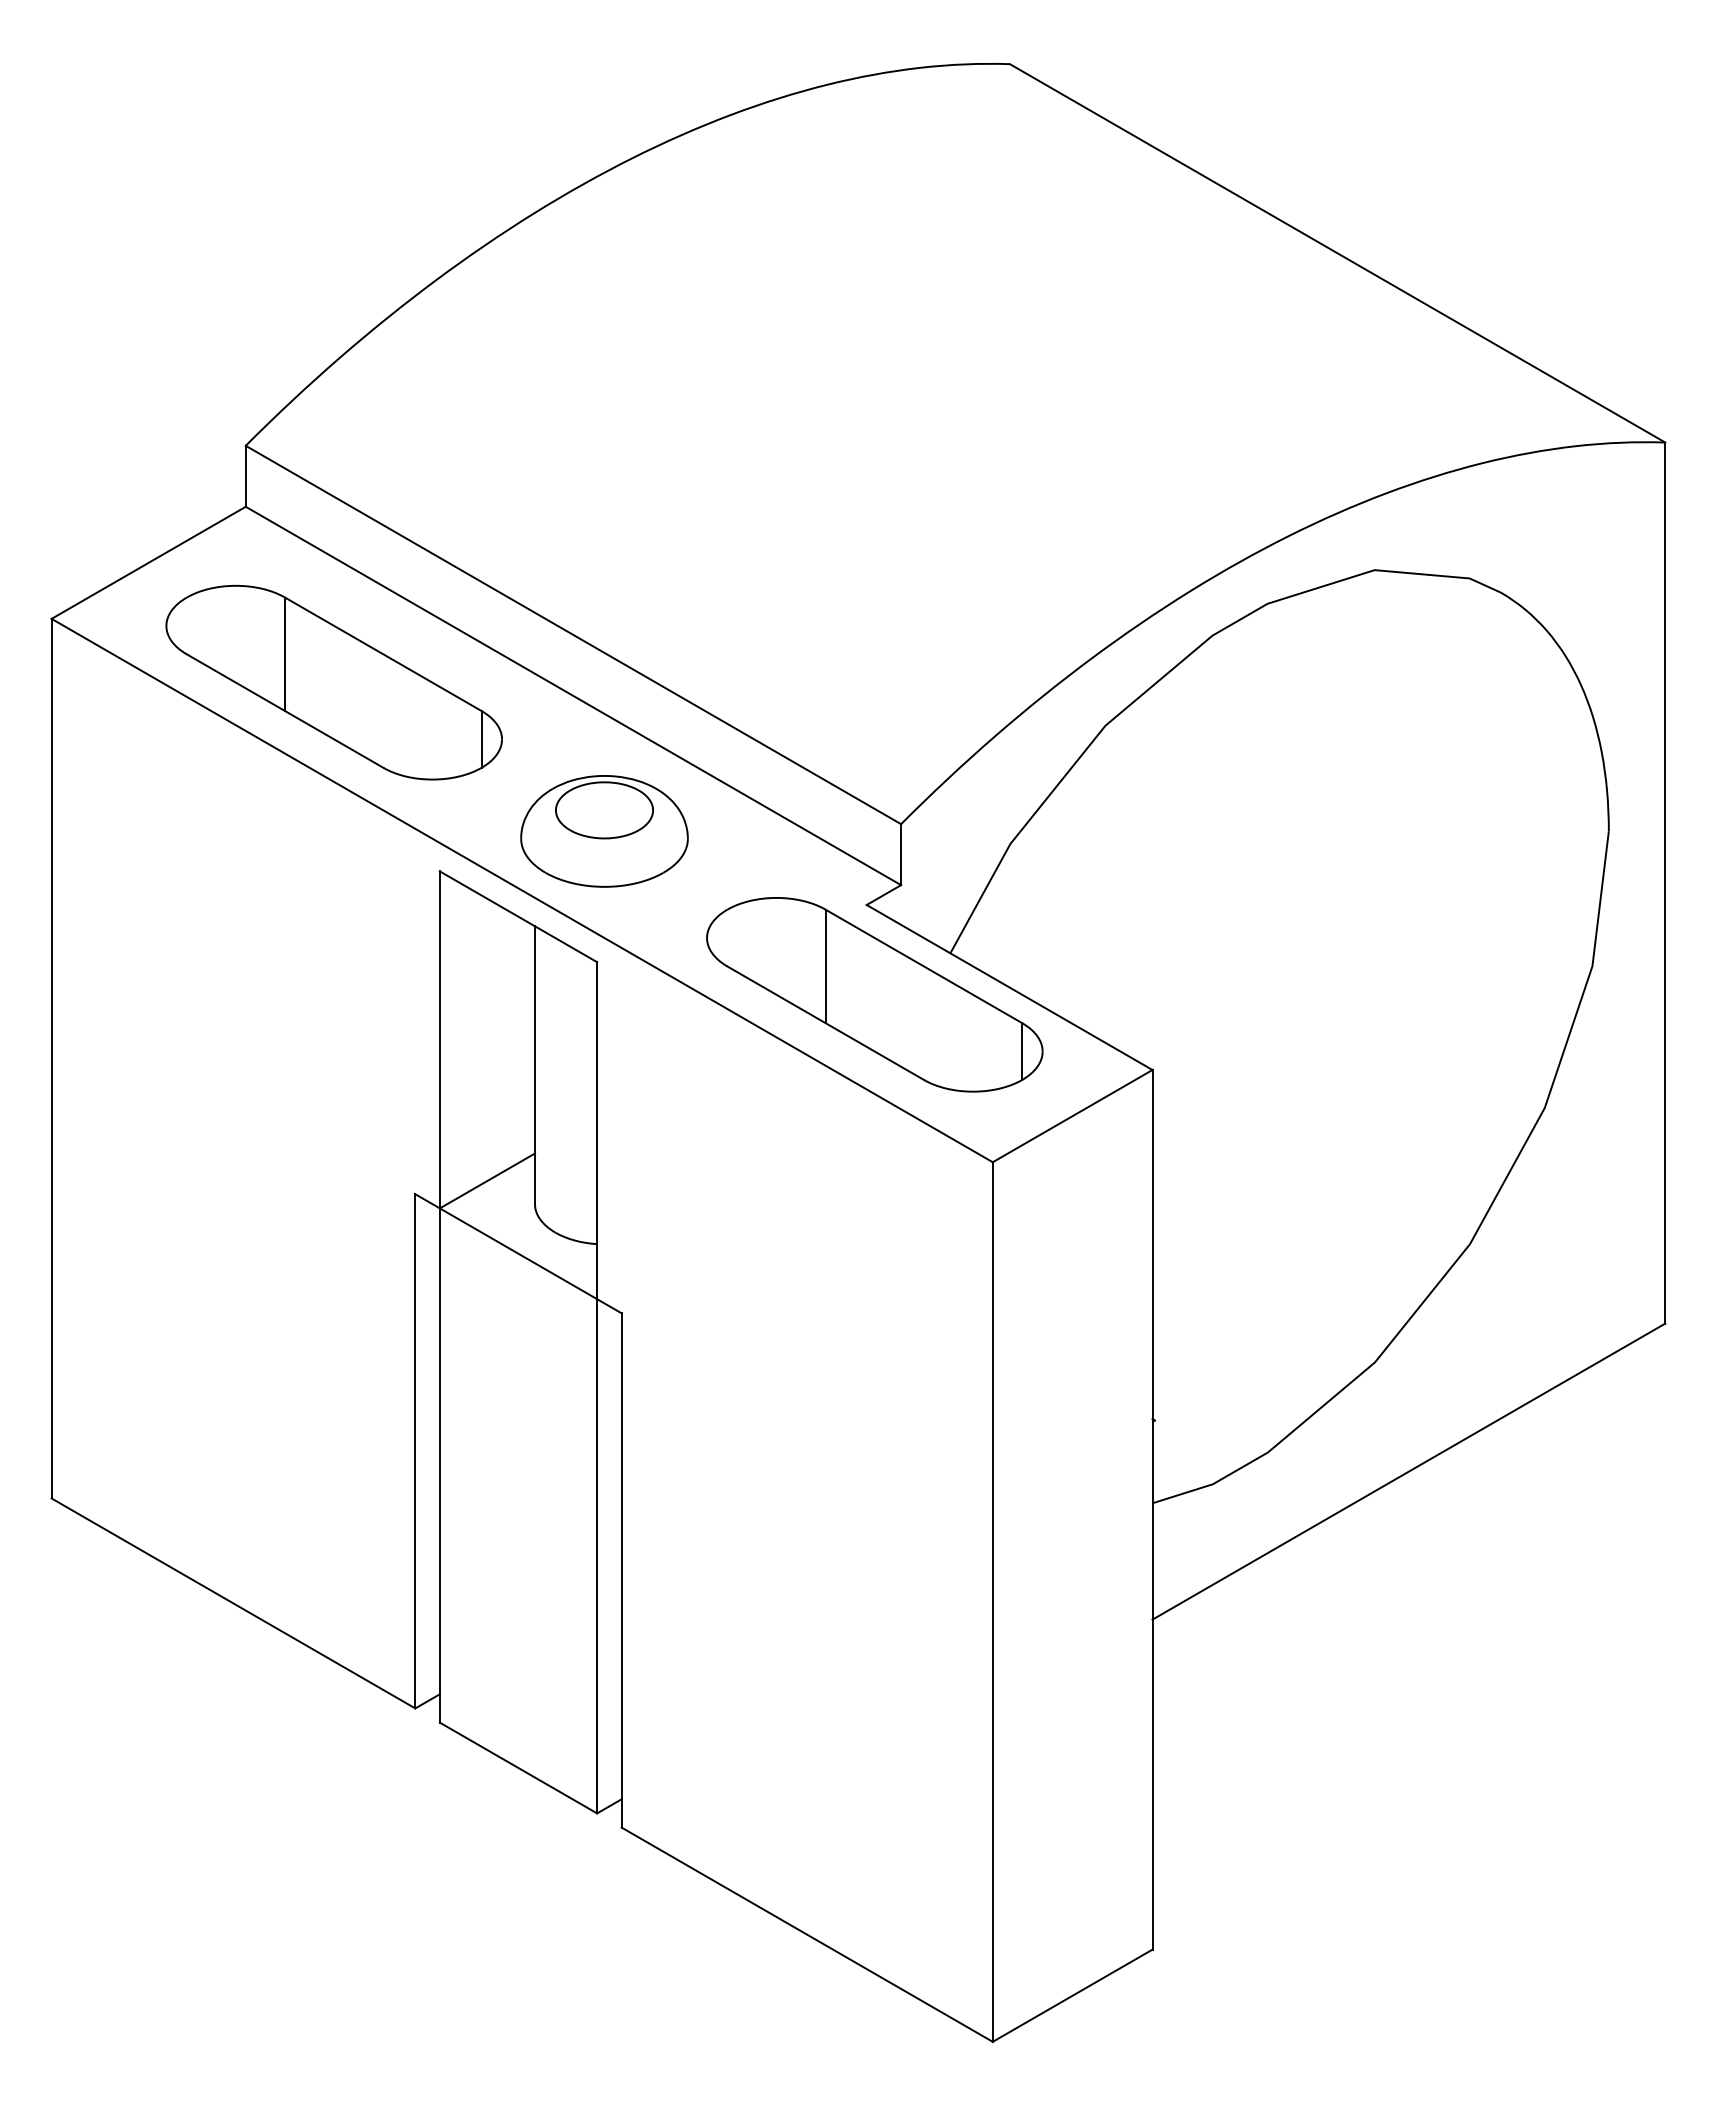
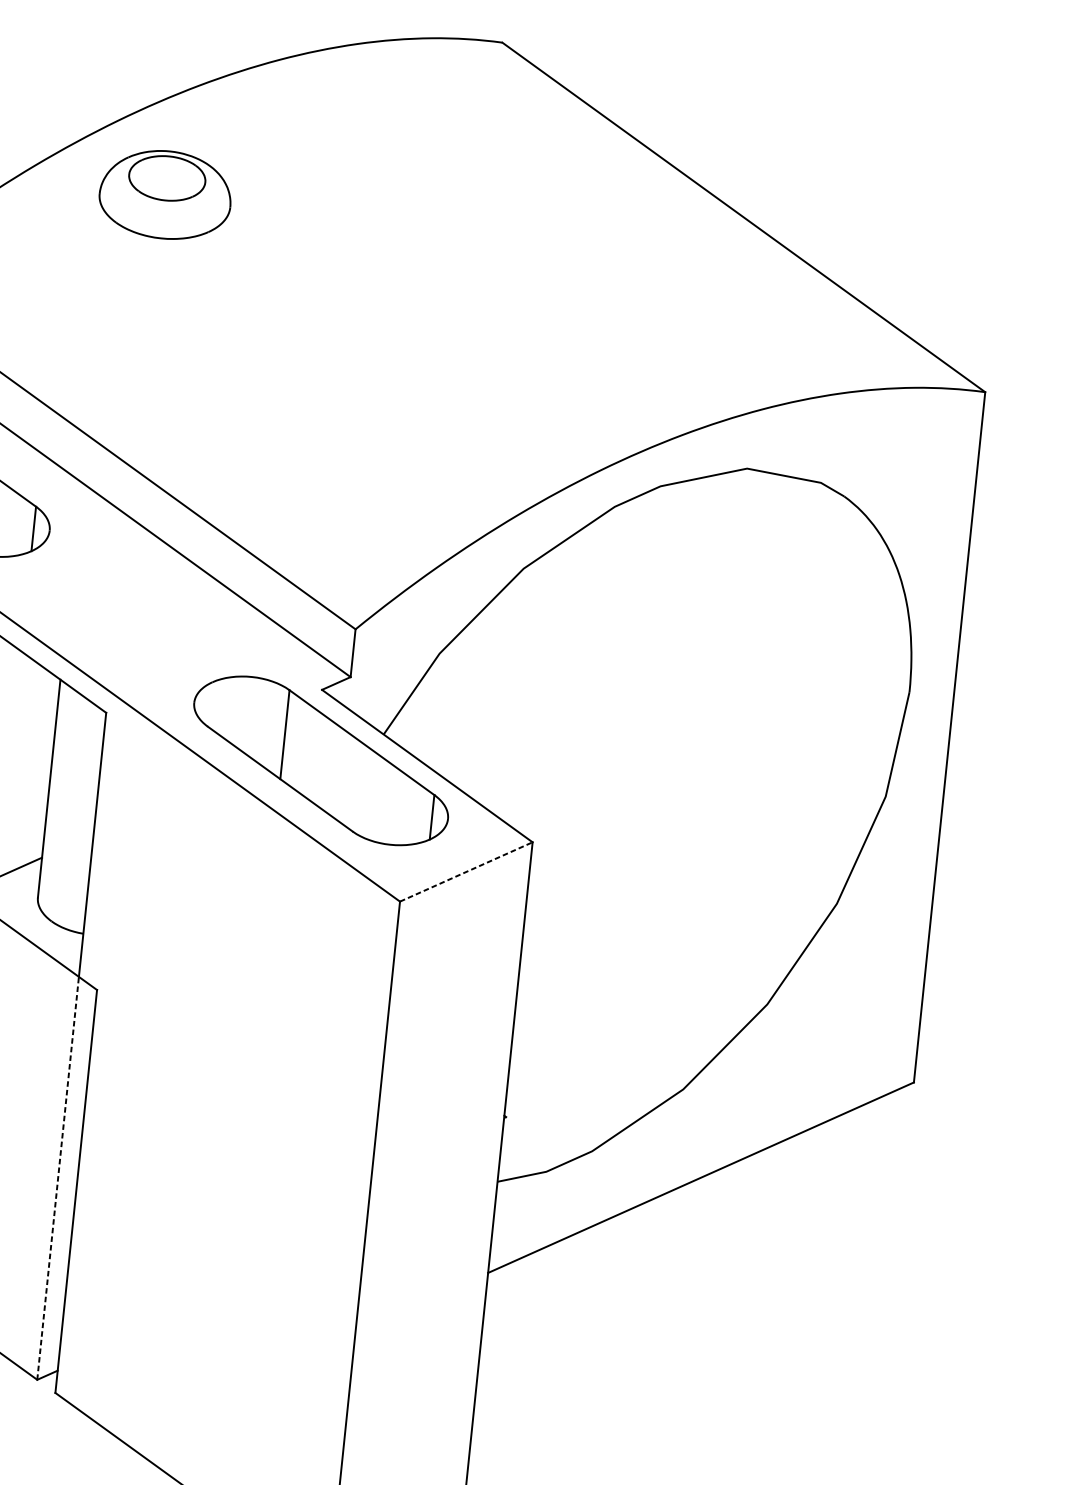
part: (604, 831) -> (165, 194), moved
line: (1073, 1115) -> (467, 871), solid -> dashed
line: (597, 1555) -> (58, 1177), solid -> dashed

